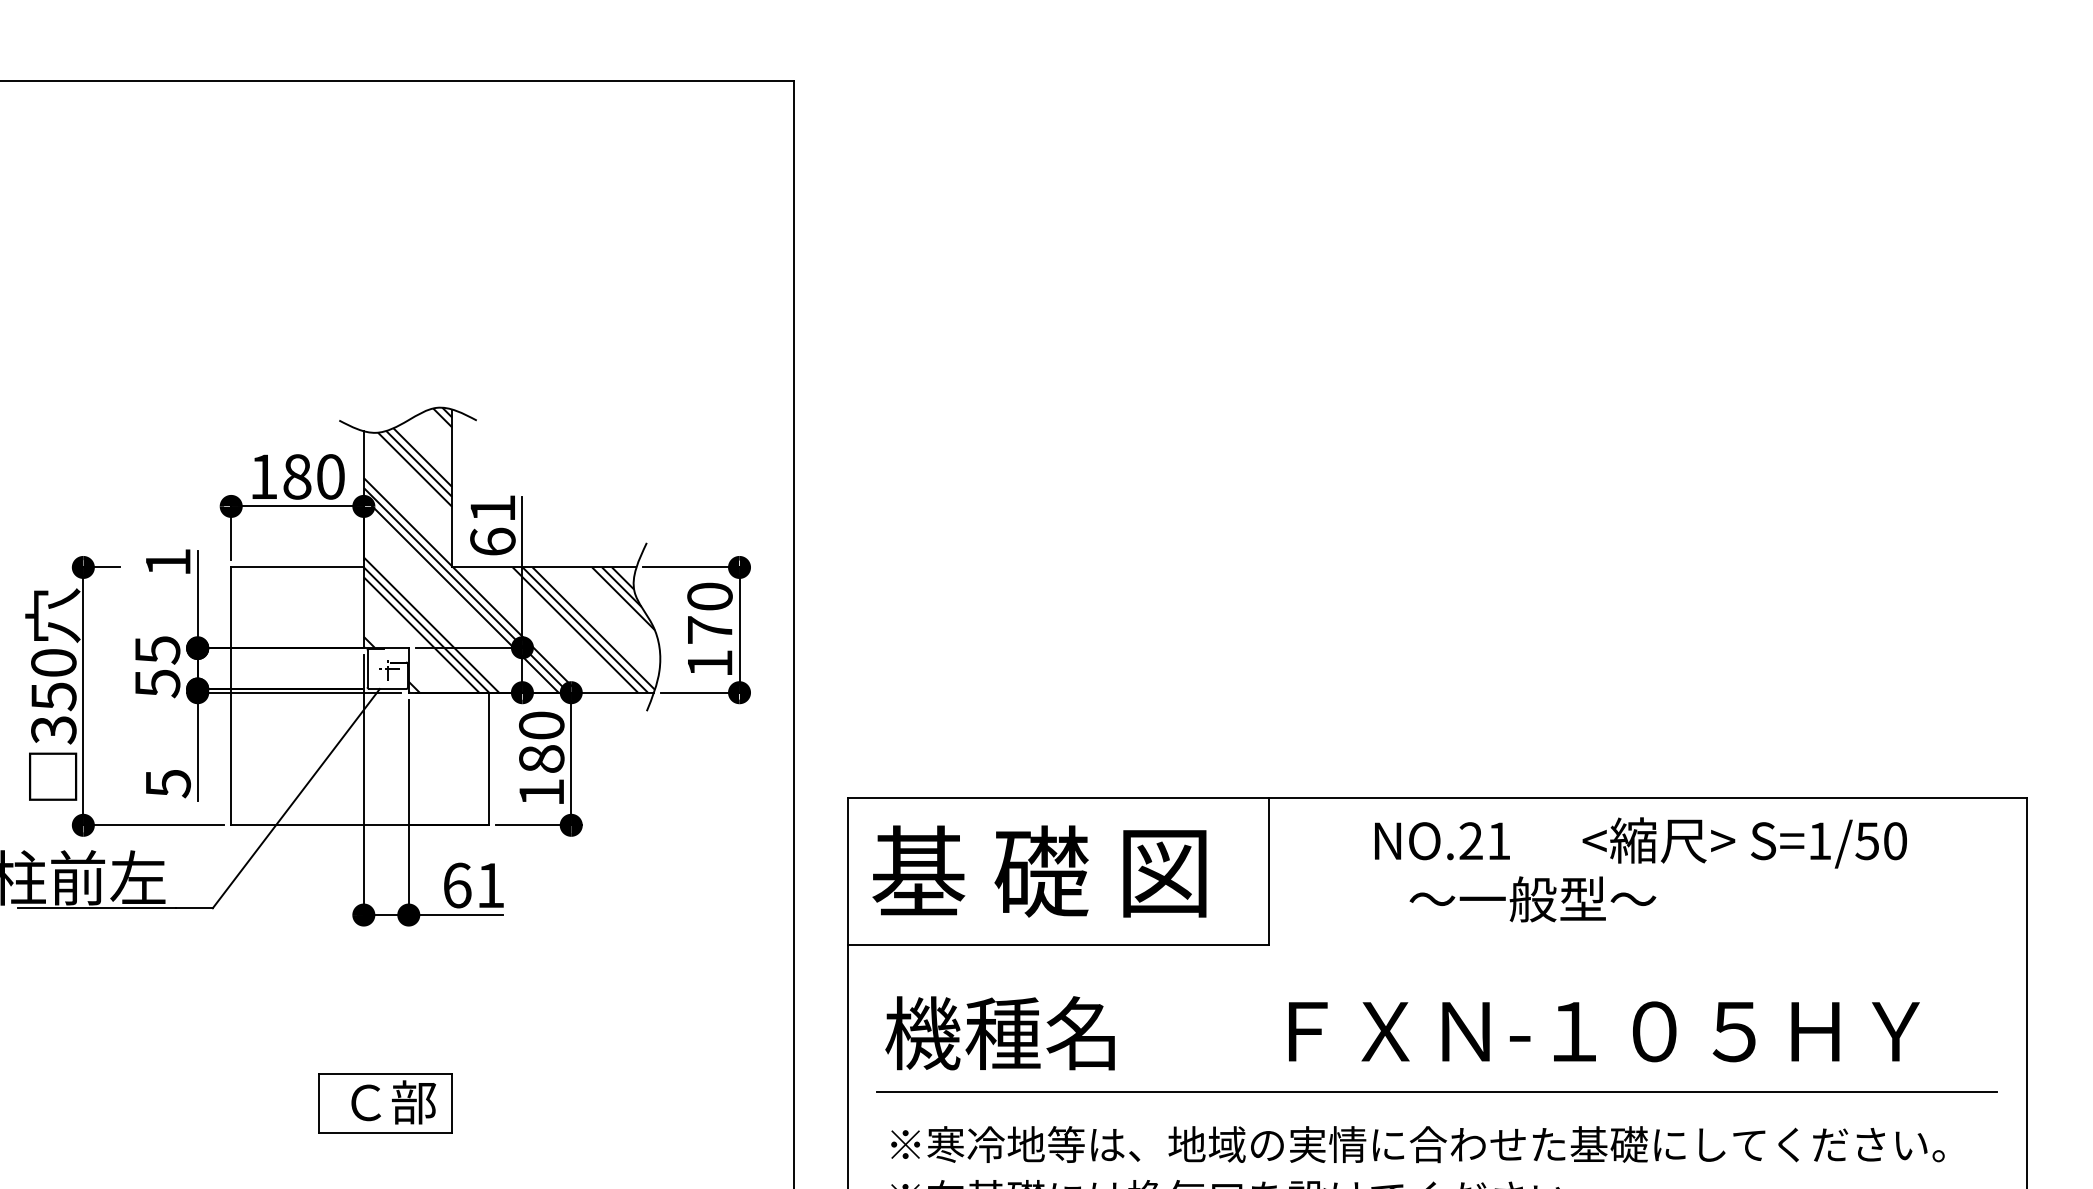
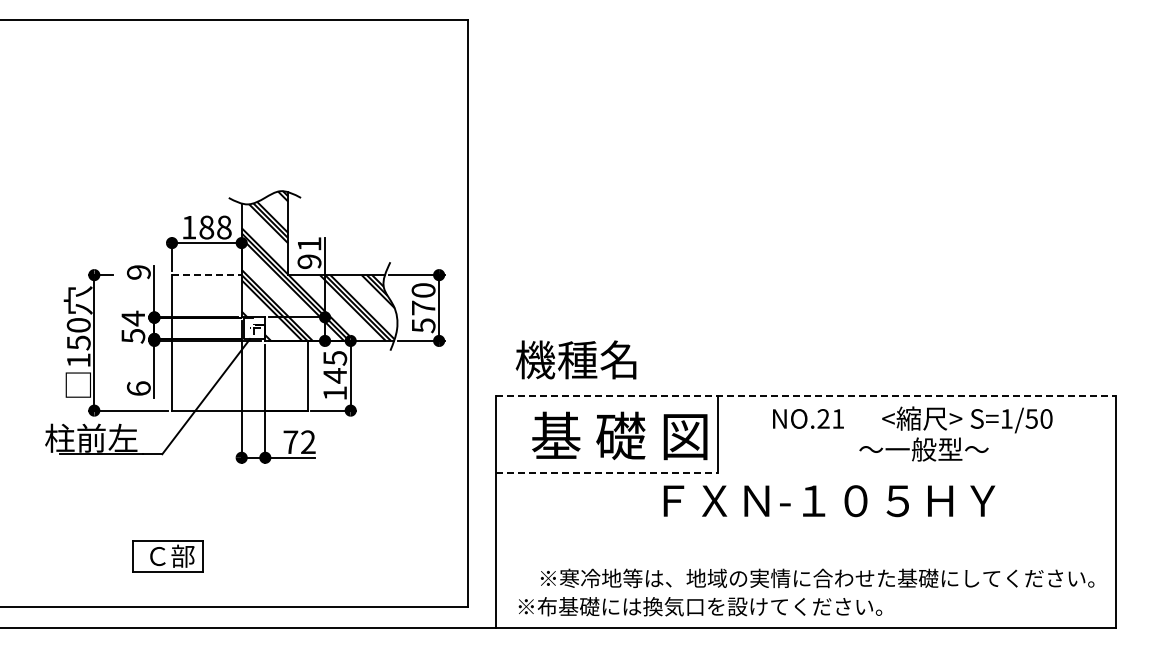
text: (331, 476) -> (224, 227), 180 -> 188
text: (492, 541) -> (309, 261), 61 -> 91
text: (167, 562) -> (138, 272), 1 -> 9
line: (296, 568) -> (206, 275), solid -> dashed
text: (157, 649) -> (133, 318), 55 -> 54
text: (709, 663) -> (423, 325), 170 -> 570
text: (53, 729) -> (78, 360), 350 -> 150
text: (542, 743) -> (335, 367), 180 -> 145
text: (167, 783) -> (138, 388), 5 -> 6
line: (1436, 798) -> (805, 396), solid -> dashed
text: (1039, 870) -> (619, 435), moved
text: (473, 885) -> (299, 442), 61 -> 72
text: (1531, 899) -> (923, 449), moved
line: (1058, 944) -> (606, 473), solid -> dashed
text: (999, 1032) -> (575, 359), moved
text: (1604, 1032) -> (829, 501), moved
line: (1436, 1091) -> (805, 550), removed
part: (384, 1102) -> (167, 556), moved
text: (1417, 1144) -> (817, 578), moved

